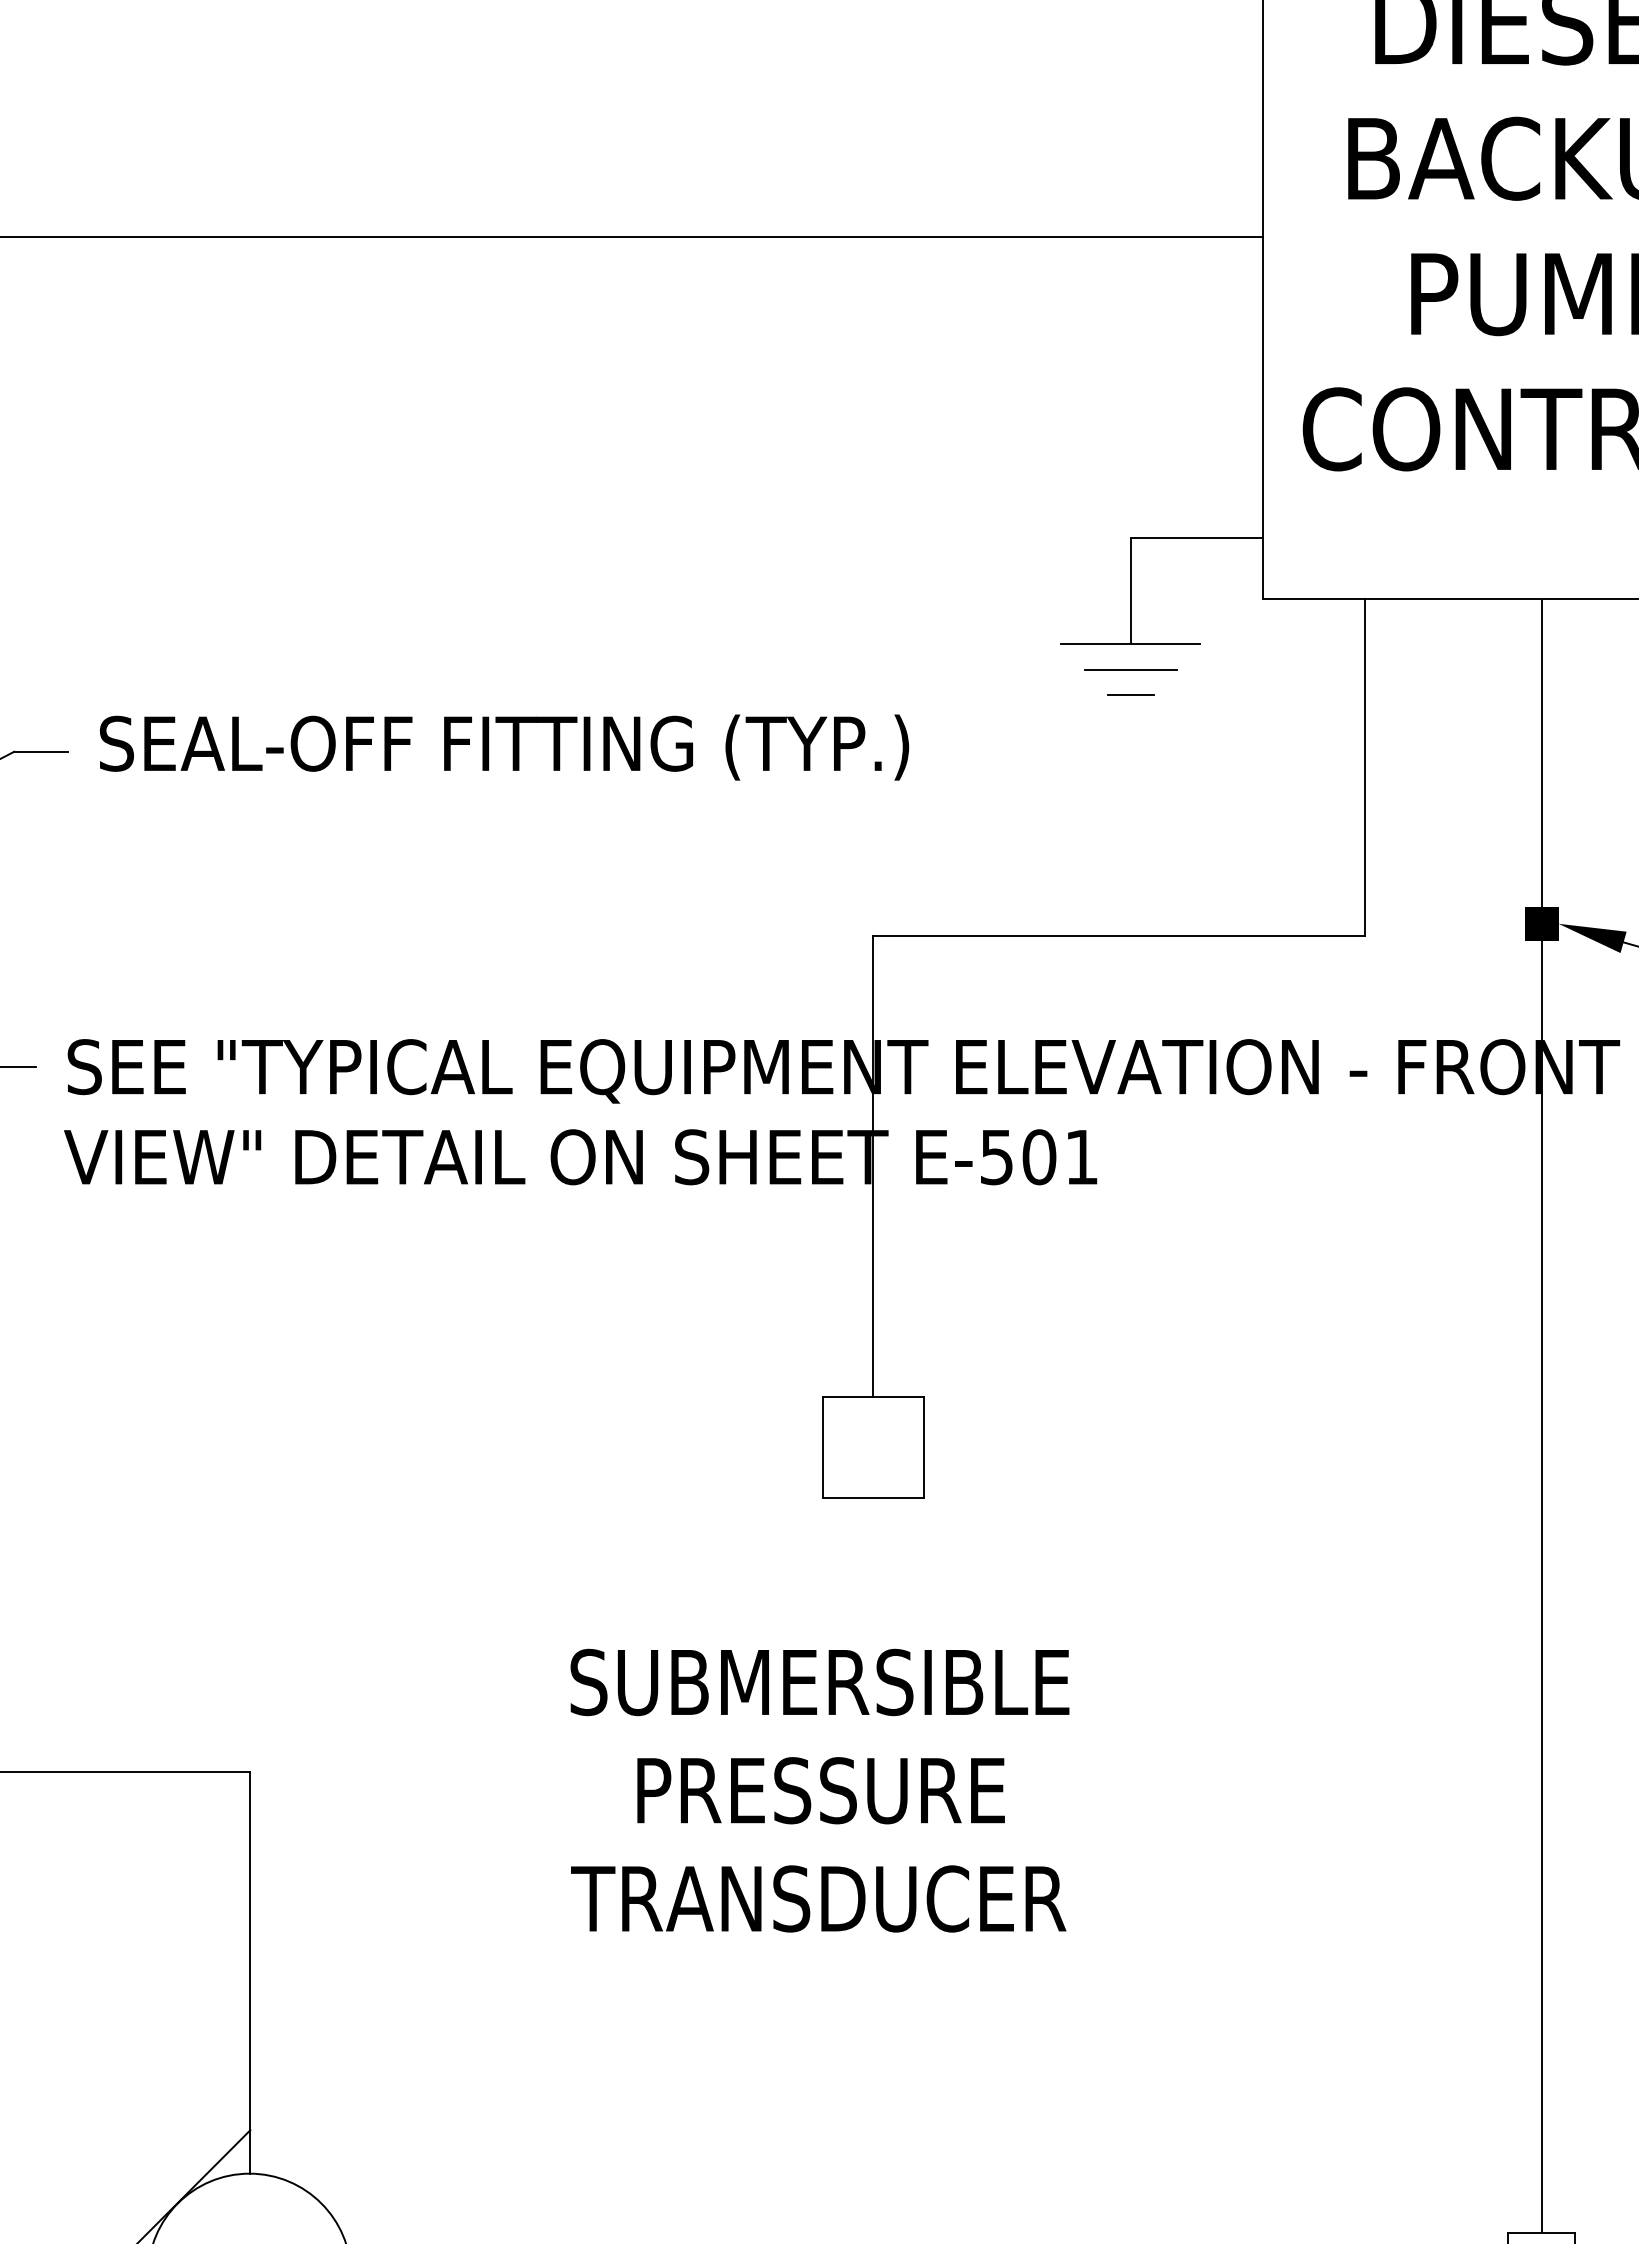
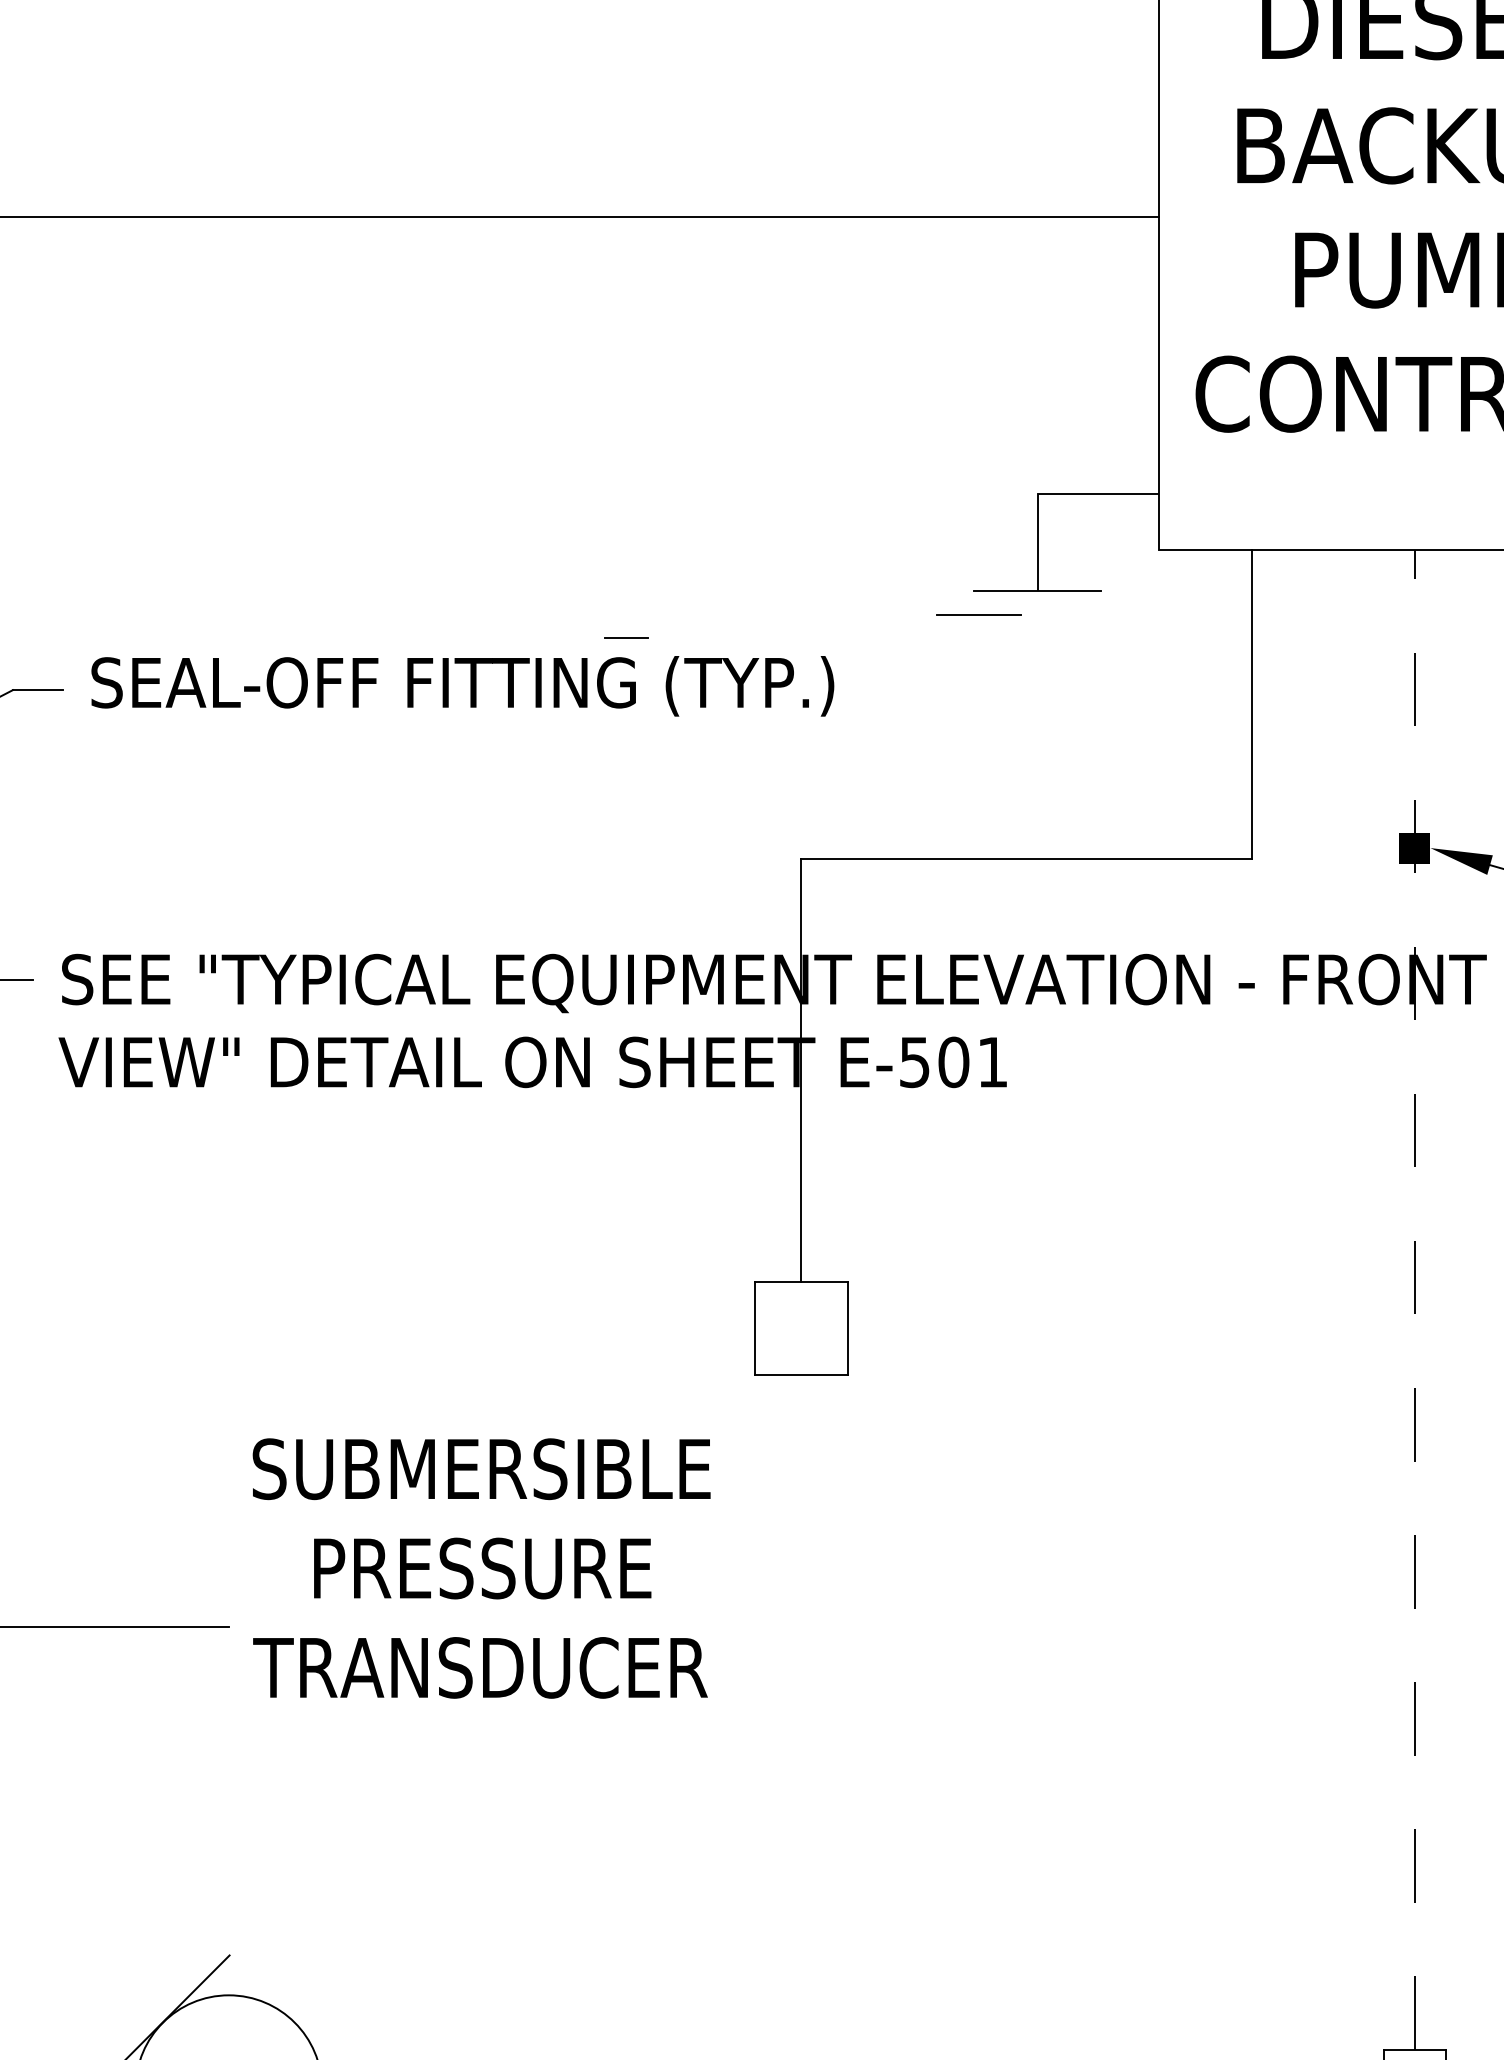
line: (1130, 669) -> (978, 614), moved
line: (1130, 694) -> (626, 637), moved
line: (1541, 1415) -> (1414, 1299), solid -> dashed
text: (819, 1790) -> (481, 1568), moved
line: (249, 1972) -> (228, 1810), removed

